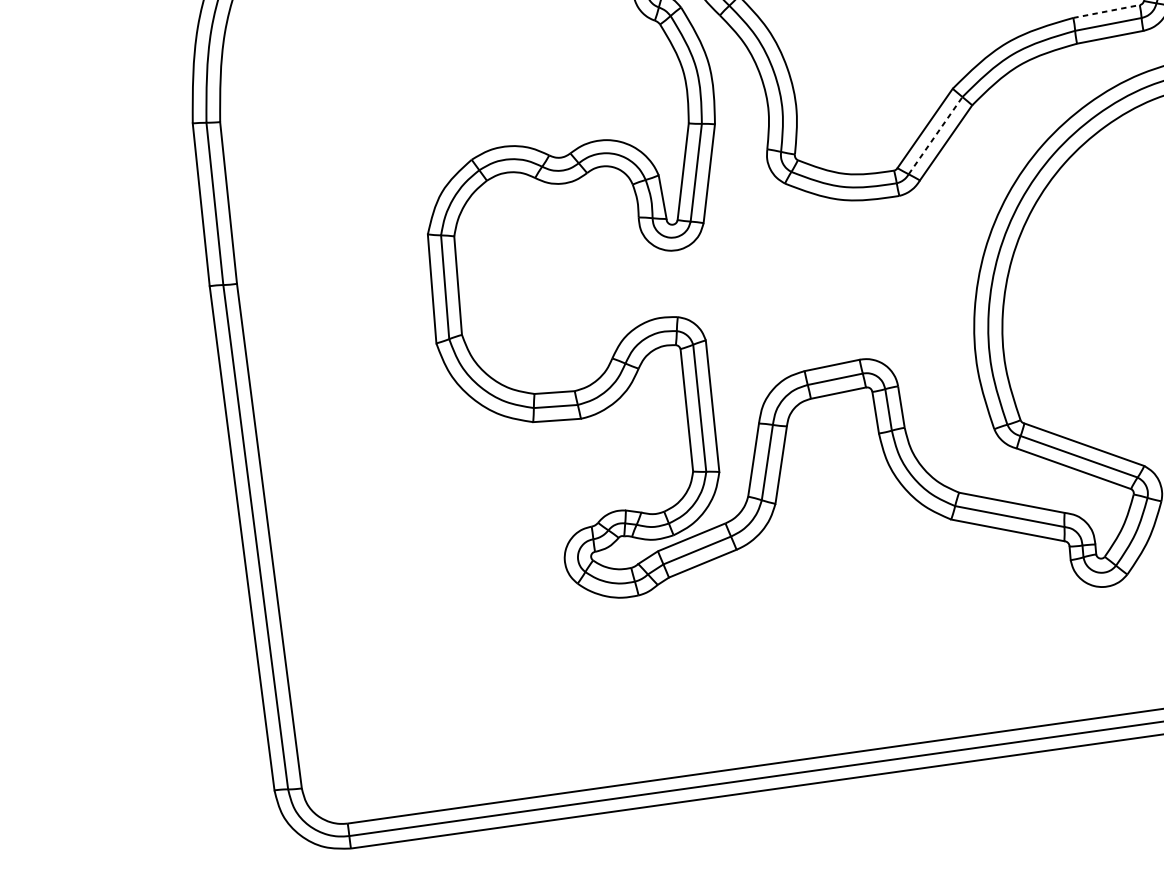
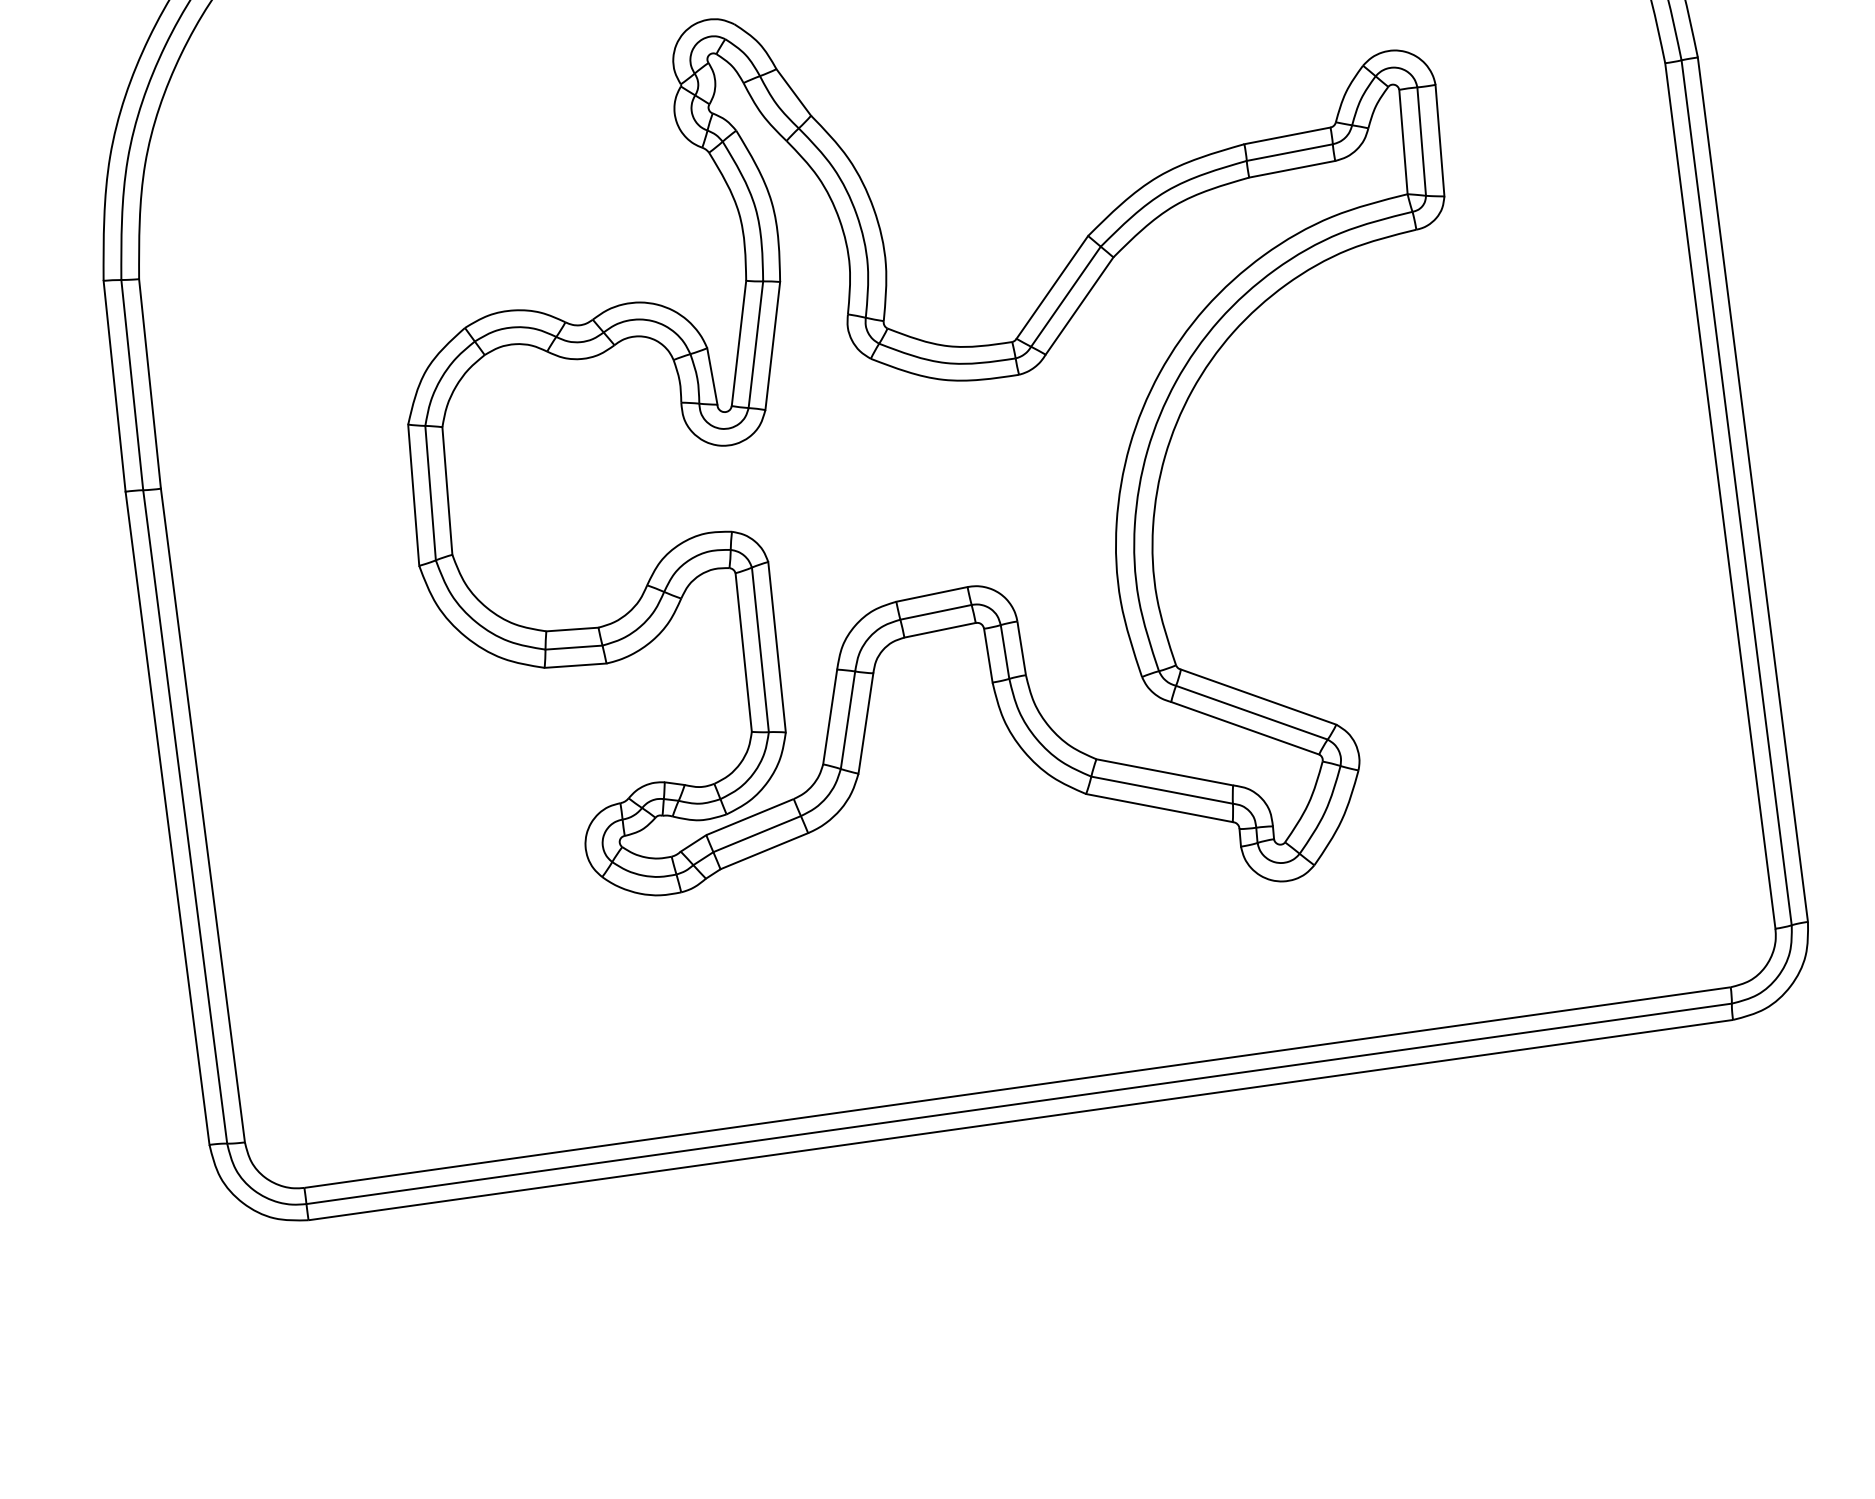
line: (1106, 11) -> (1287, 135), dashed -> solid
line: (935, 135) -> (1065, 296), dashed -> solid

